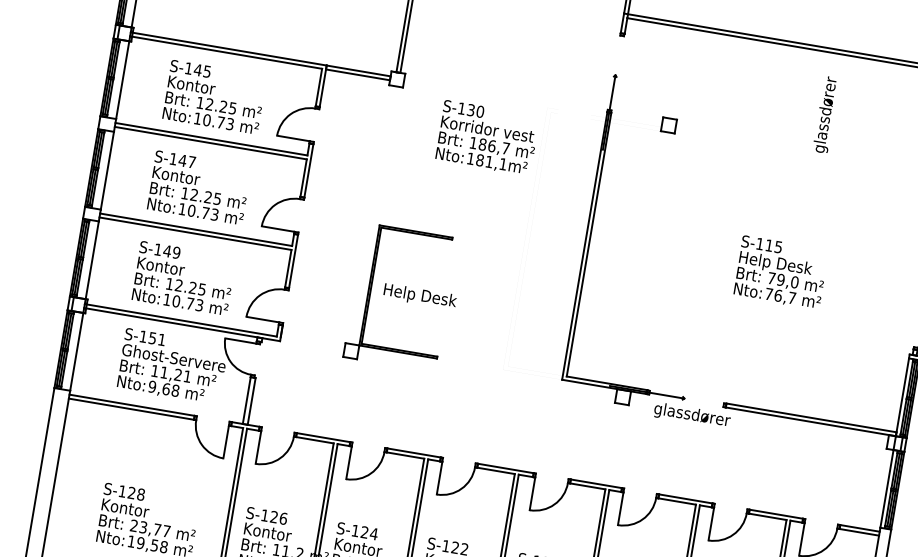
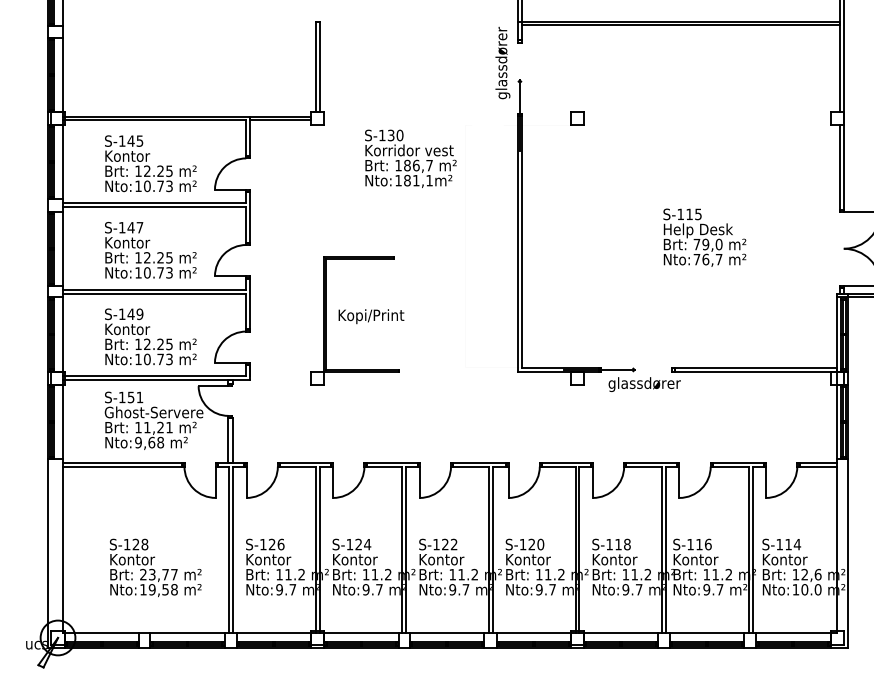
text: (825, 114) -> (502, 62), moved
text: (420, 296) -> (373, 316), Help Desk -> Kopi/Print

